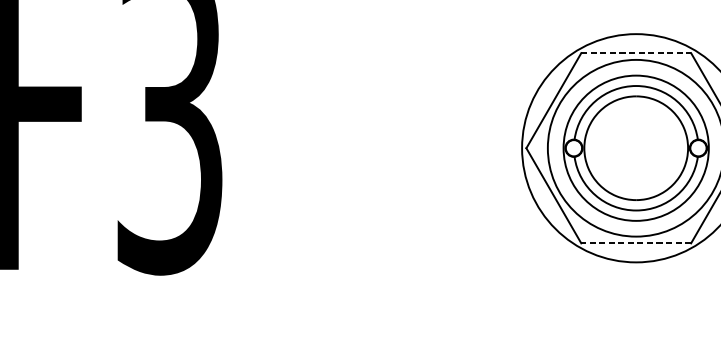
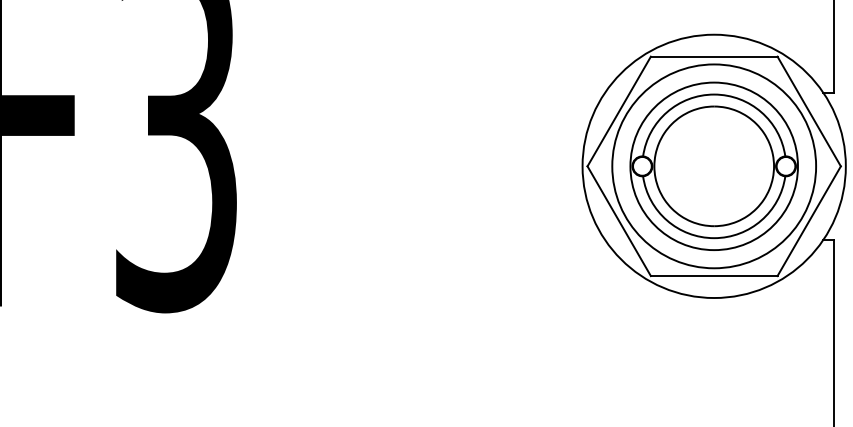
line: (636, 53) -> (714, 56), dashed -> solid
line: (635, 243) -> (713, 276), dashed -> solid

